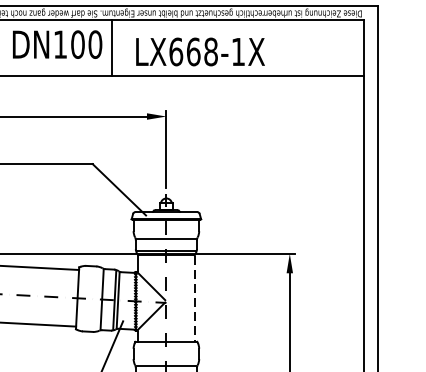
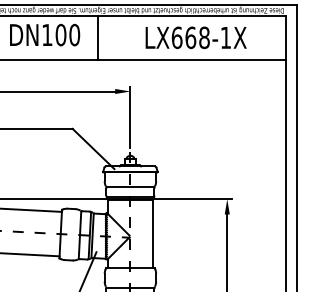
line: (111, 47) -> (97, 37), moved
text: (199, 51) -> (195, 37), moved
line: (194, 298) -> (152, 234), dashed -> solid

